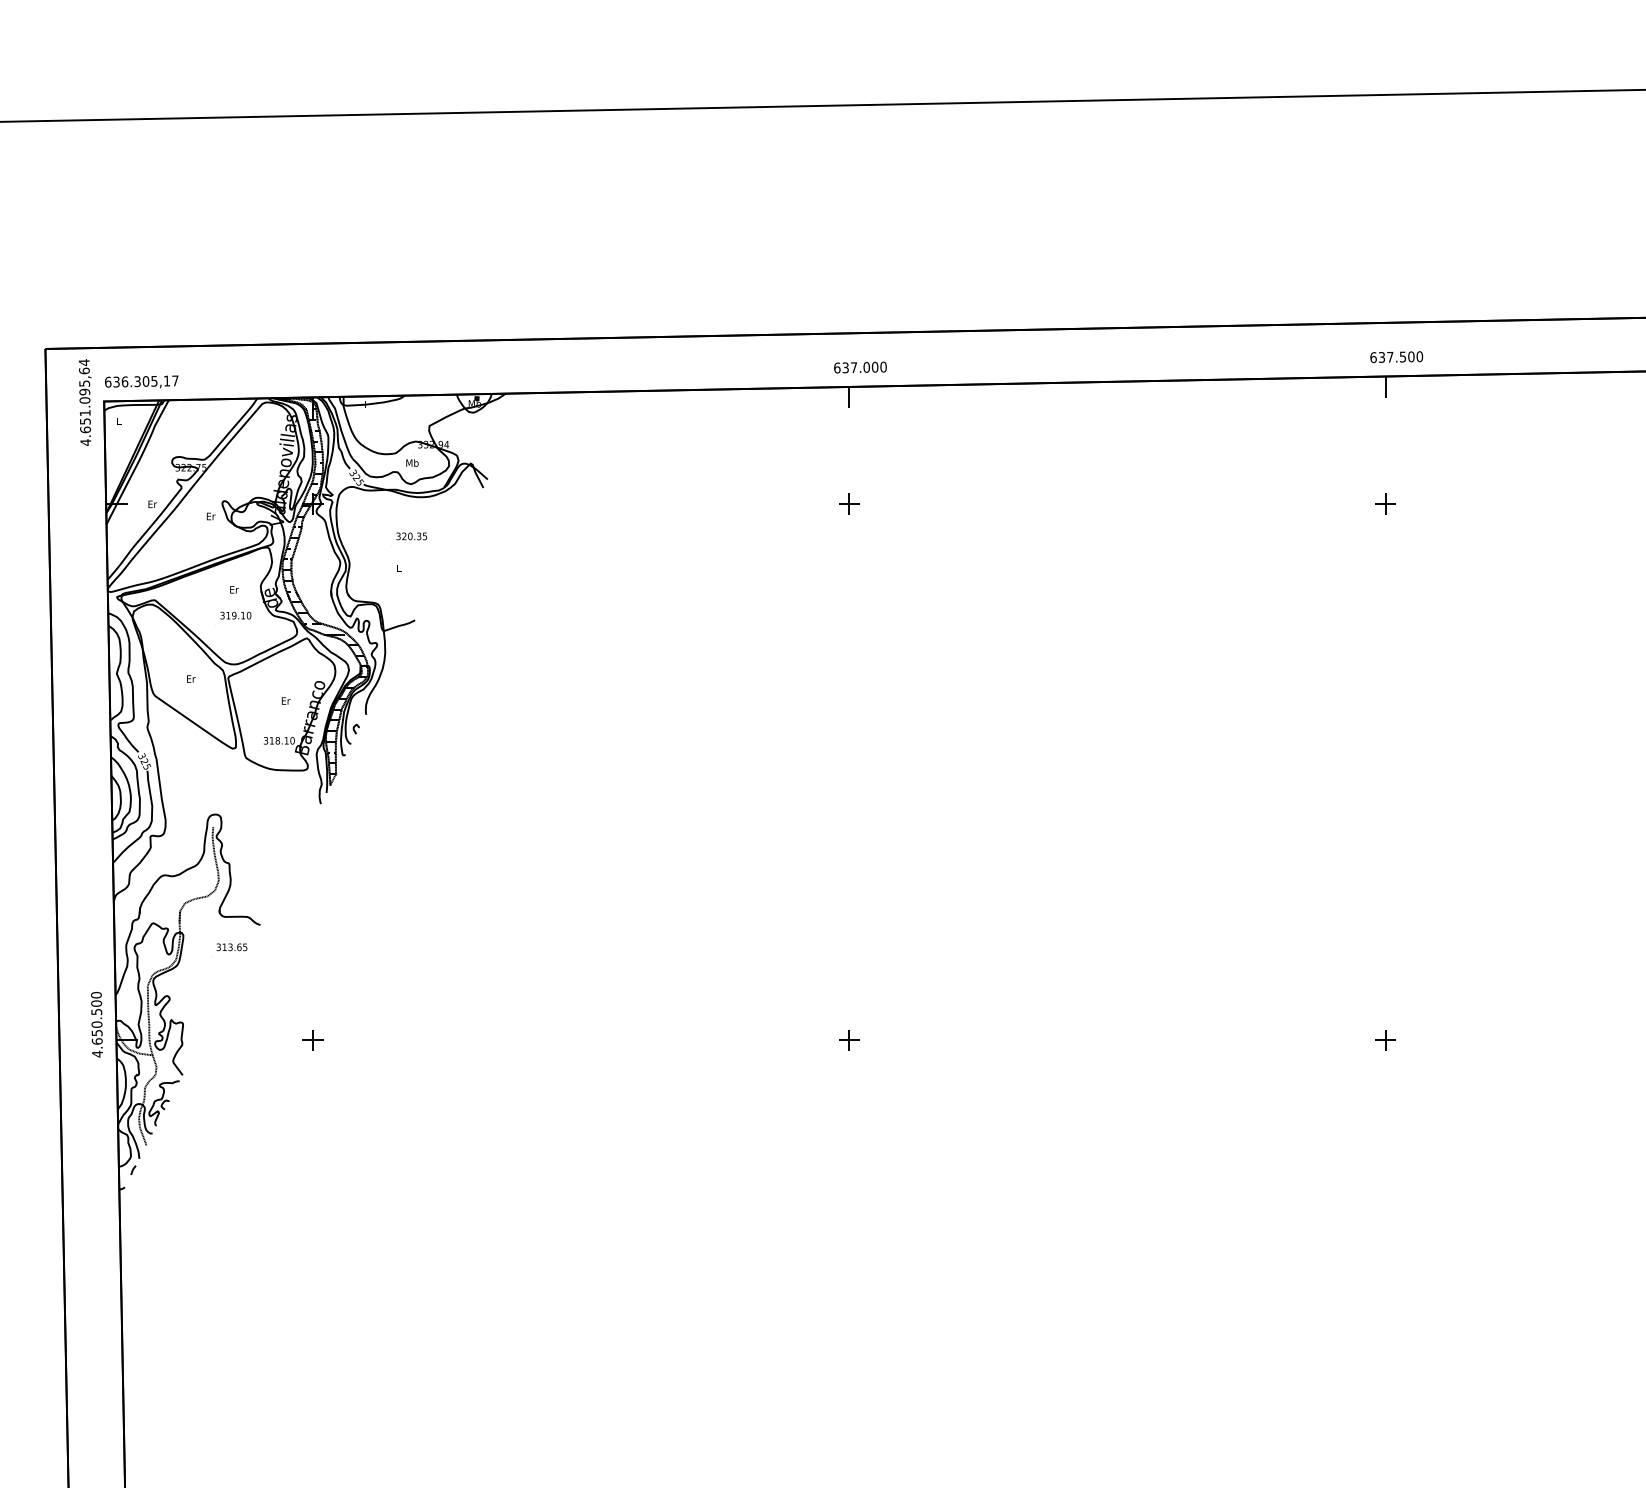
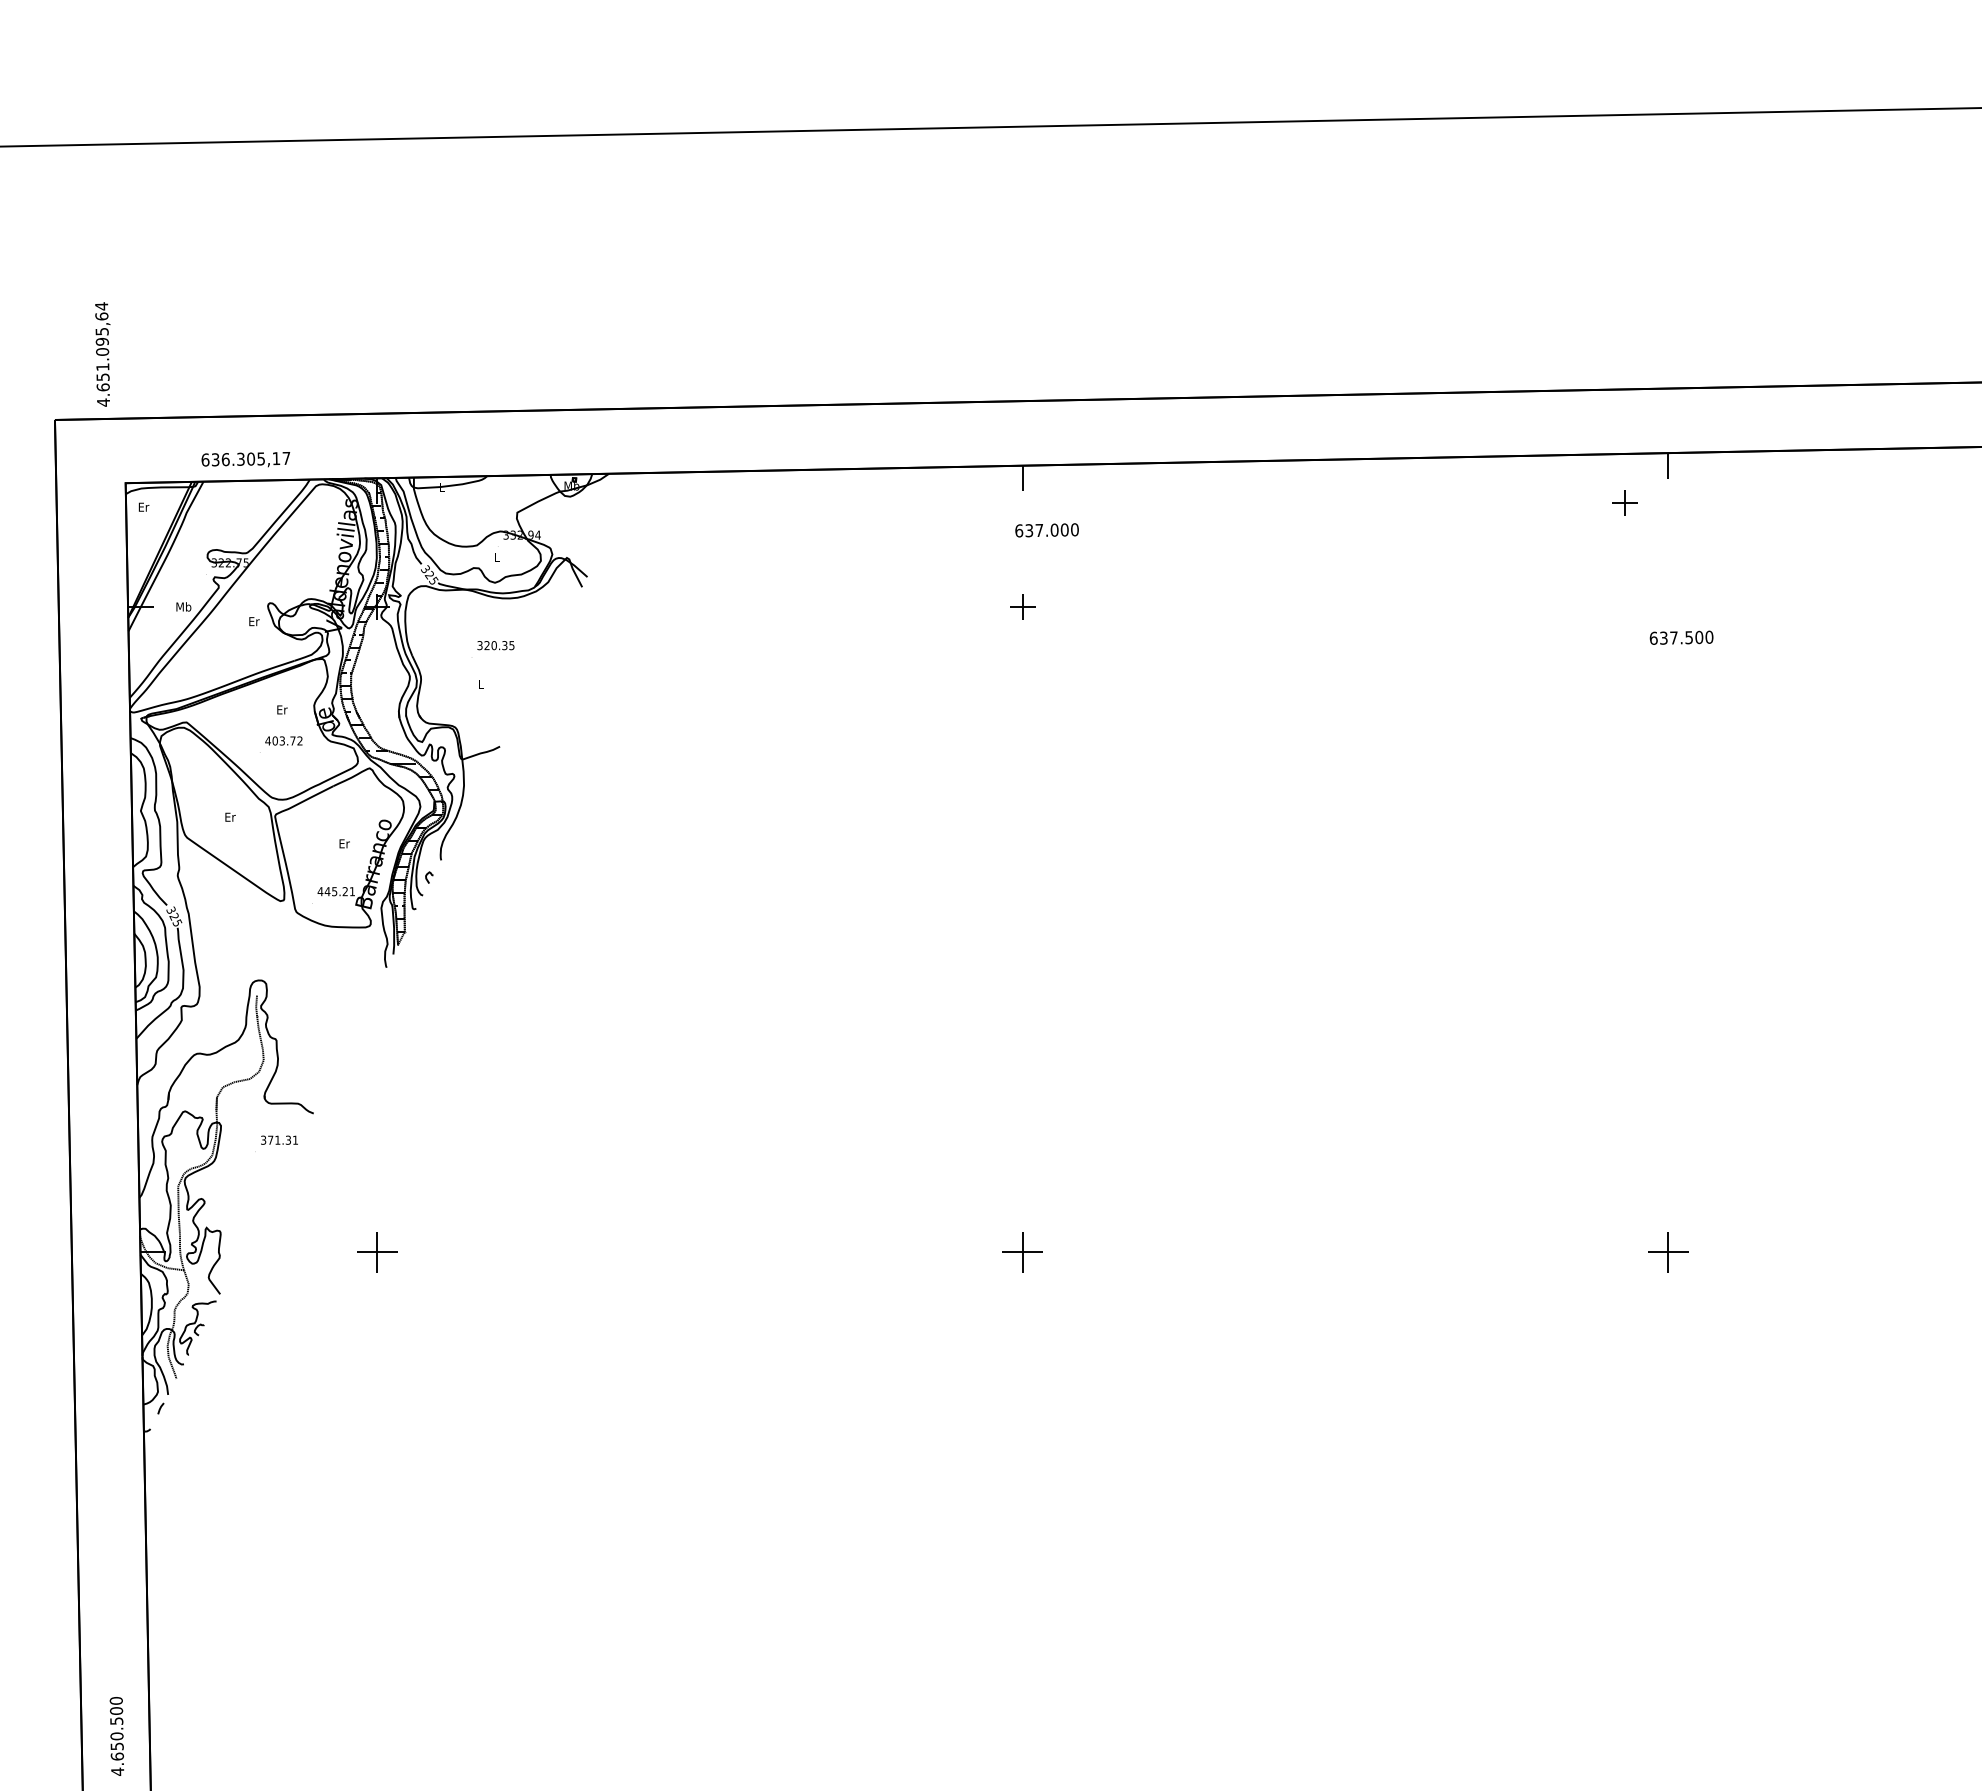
text: (1396, 356) -> (1681, 637), moved
text: (859, 367) -> (1046, 530), moved
text: (141, 381) -> (245, 459), moved
text: (84, 402) -> (102, 354), moved
text: (118, 420) -> (143, 506), L -> Er
text: (412, 462) -> (496, 556), Mb -> L
text: (152, 503) -> (183, 606), Er -> Mb
part: (1384, 503) -> (1624, 502), moved
text: (235, 615) -> (283, 740), 319.10 -> 403.72
text: (279, 740) -> (336, 891), 318.10 -> 445.21
text: (234, 946) -> (282, 1139), 313.65 -> 371.31
text: (96, 1024) -> (116, 1736), moved
part: (312, 1039) -> (376, 1251), size x1.6
part: (849, 1039) -> (1022, 1251), size x1.6
part: (1384, 1039) -> (1667, 1251), size x1.6

